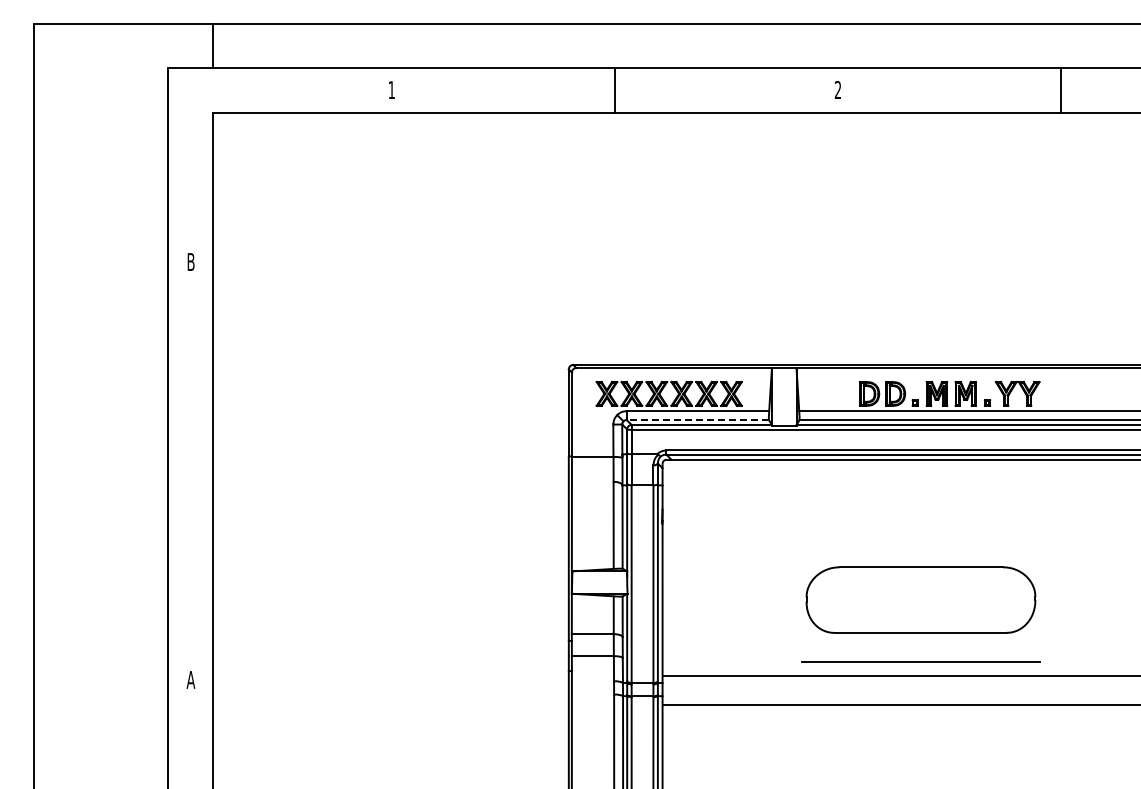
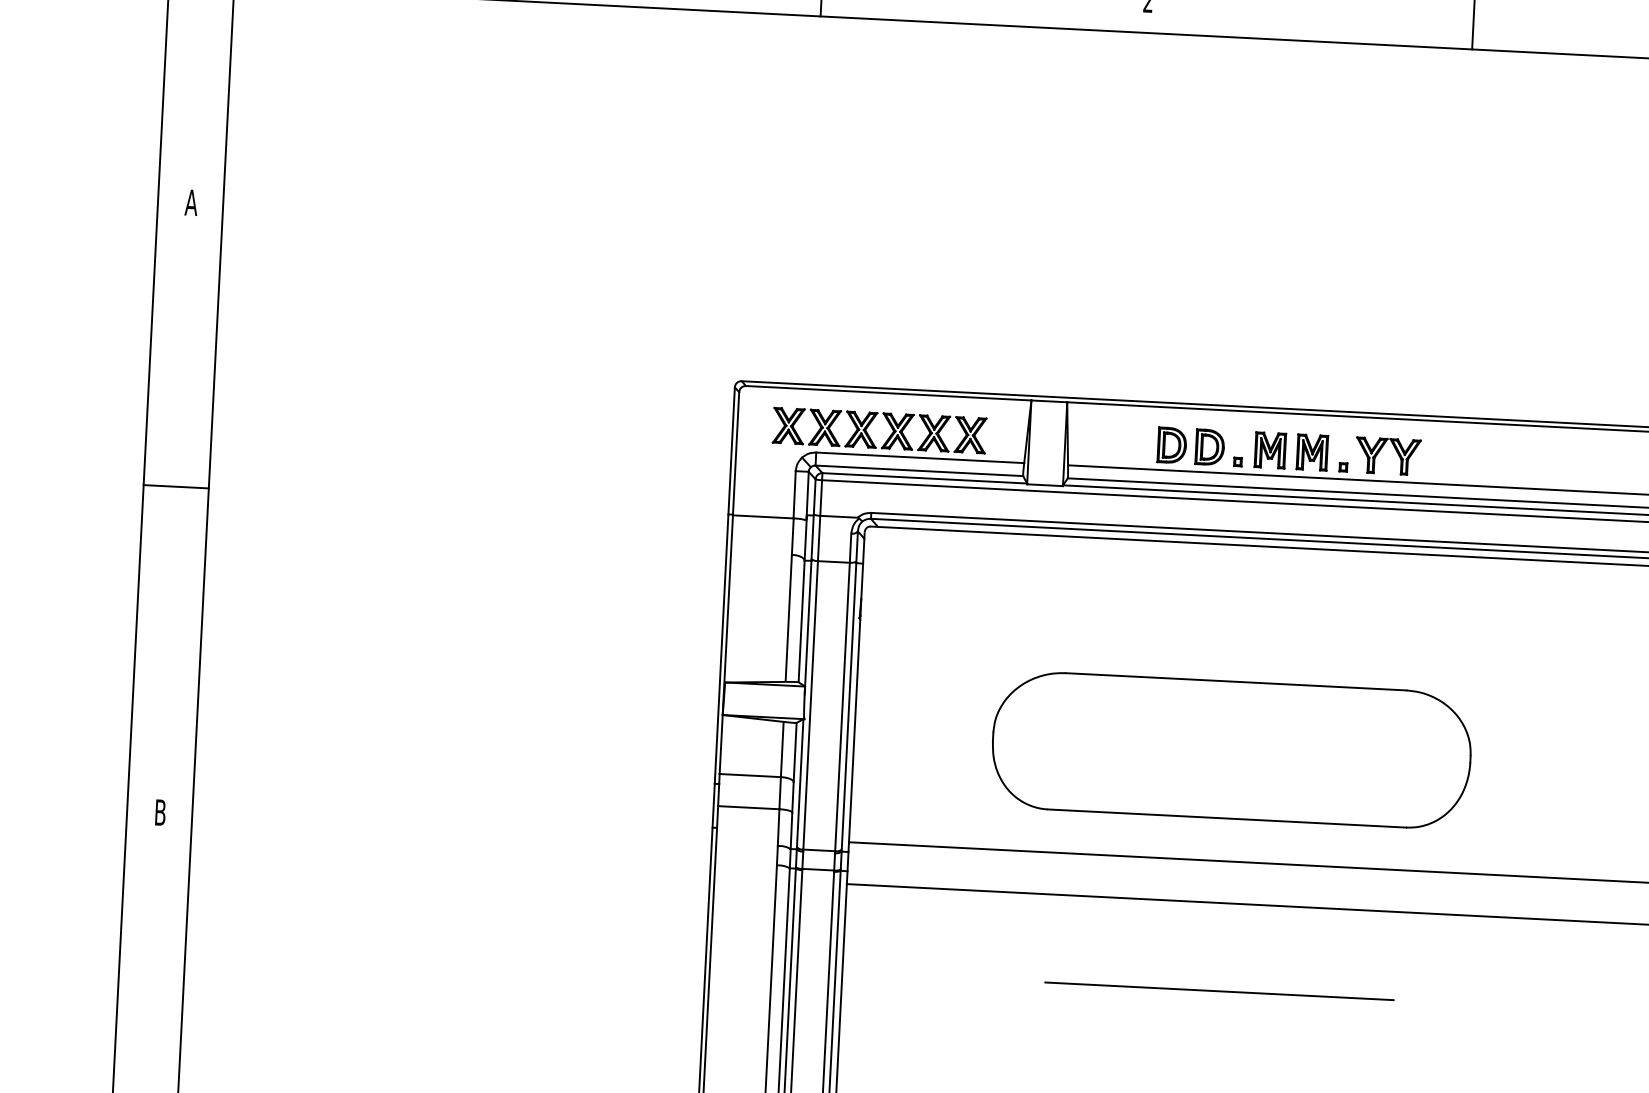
text: (190, 261) -> (190, 201), B -> A
line: (697, 420) -> (918, 471), dashed -> solid
line: (190, 456) -> (176, 486), added
part: (920, 599) -> (1231, 749), size x1.43
line: (920, 661) -> (1218, 990), moved
text: (190, 679) -> (159, 811), A -> B

